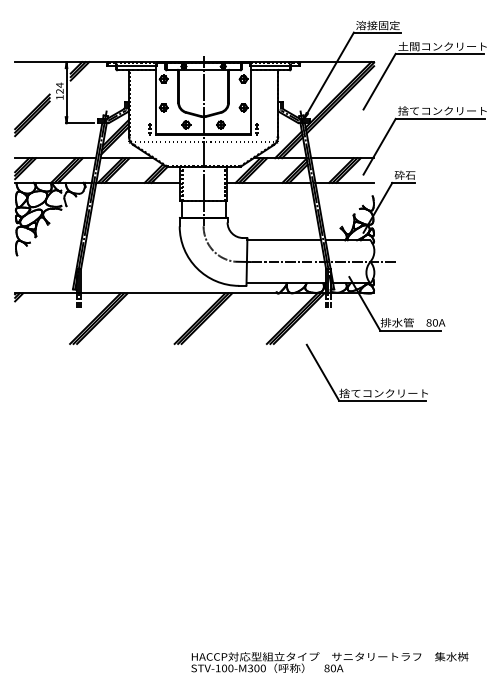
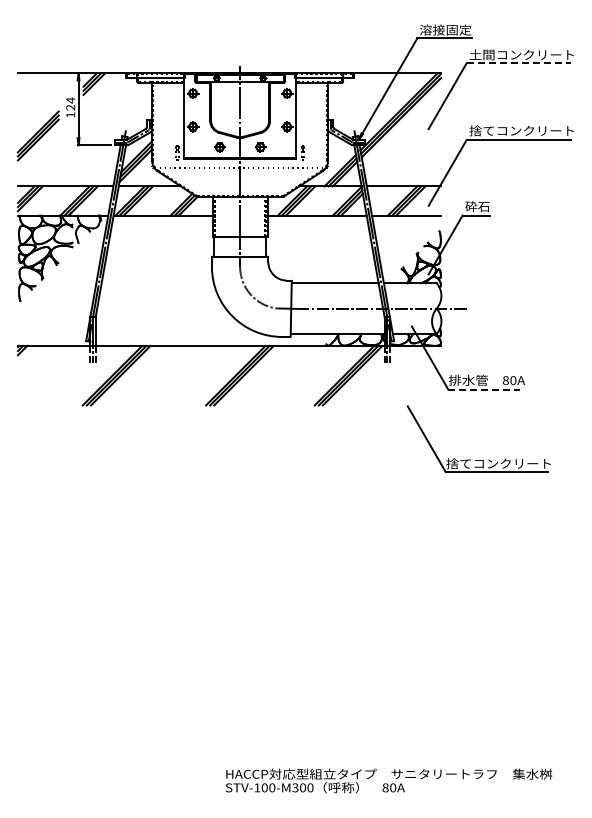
line: (440, 53) -> (519, 63), solid -> dashed
line: (410, 330) -> (484, 389), solid -> dashed
part: (366, 390) -> (478, 460), moved

